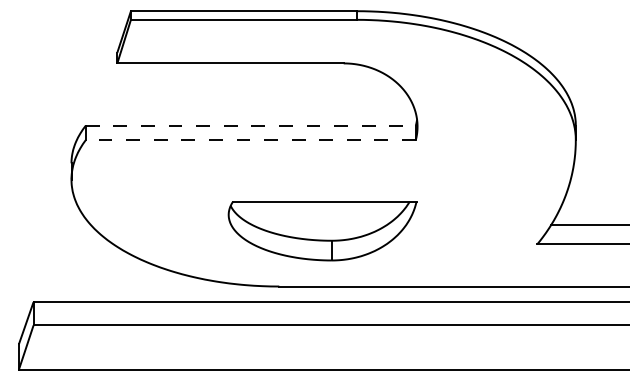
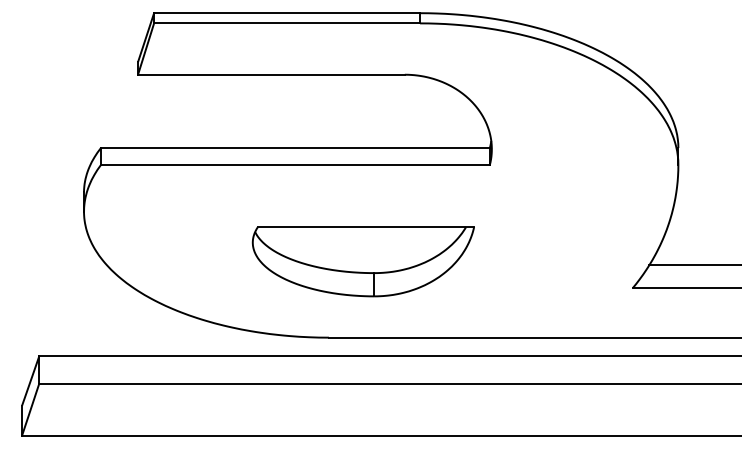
line: (250, 125) -> (294, 147), dashed -> solid
line: (250, 140) -> (294, 165), dashed -> solid
part: (322, 231) -> (363, 262), moved

